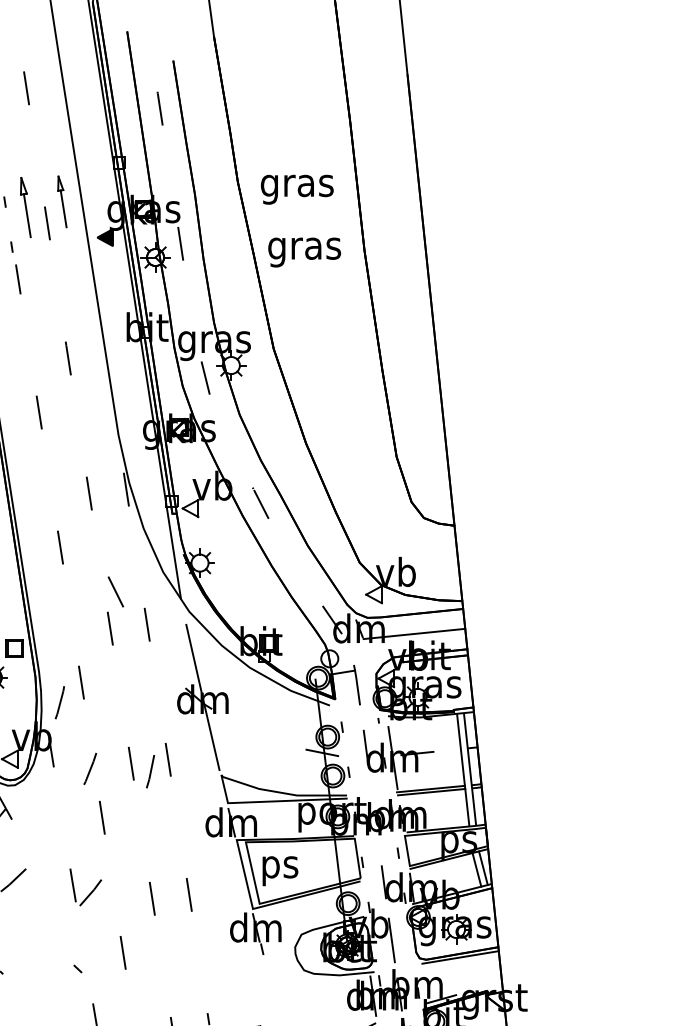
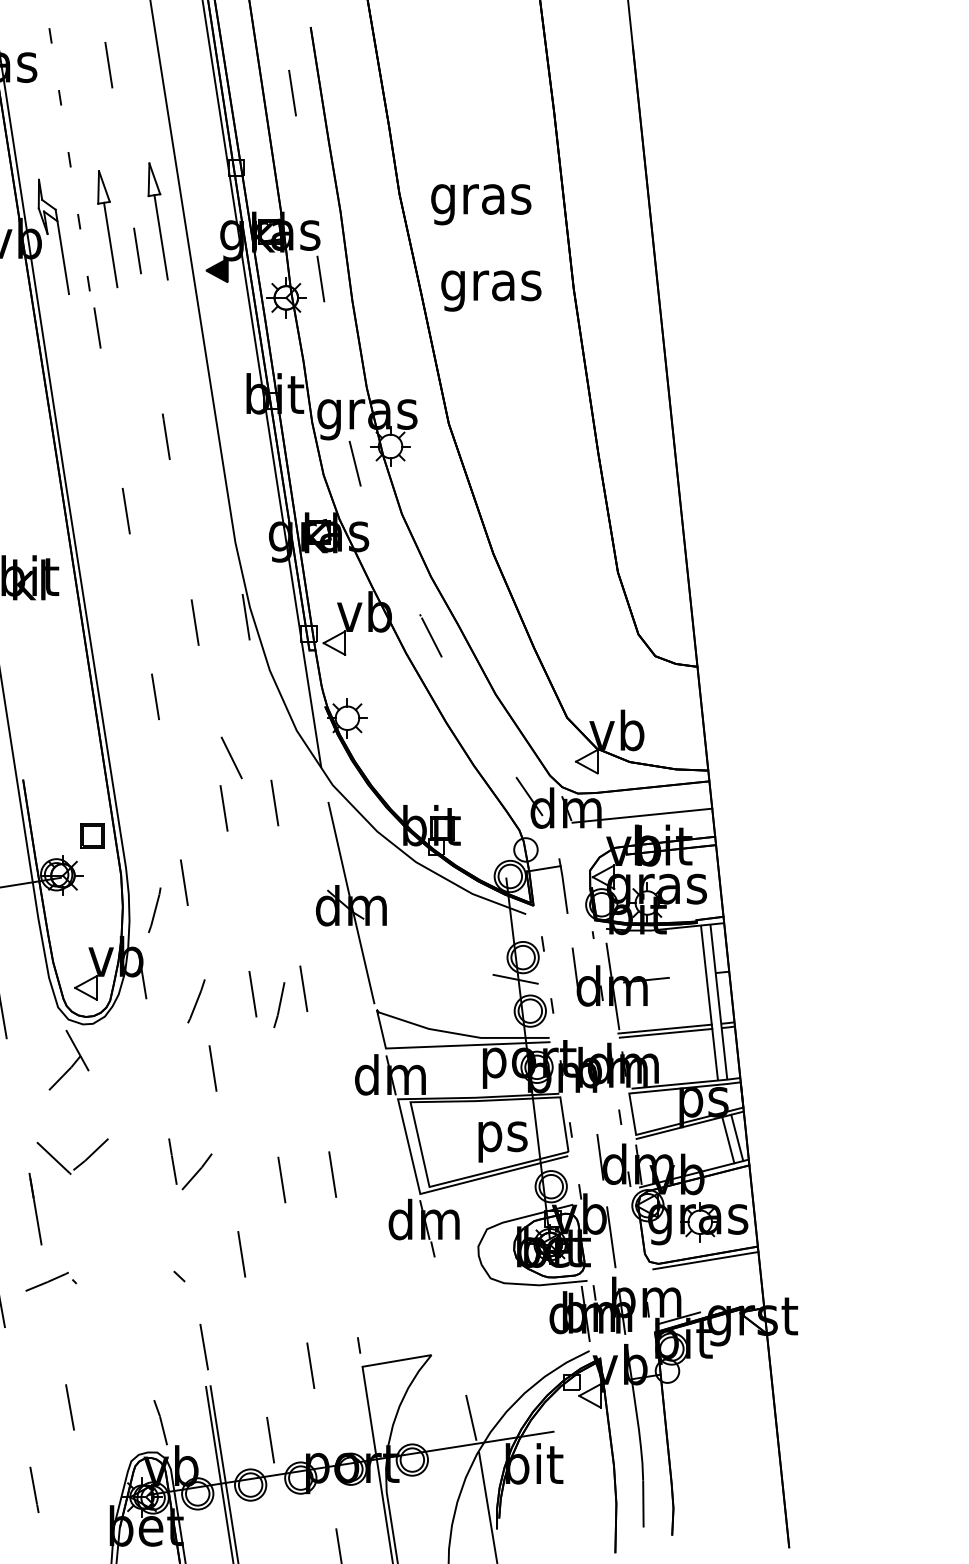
part: (61, 201) -> (157, 221), size x1.67
part: (25, 207) -> (107, 229), size x1.43
text: (280, 870) -> (502, 1141), moved

